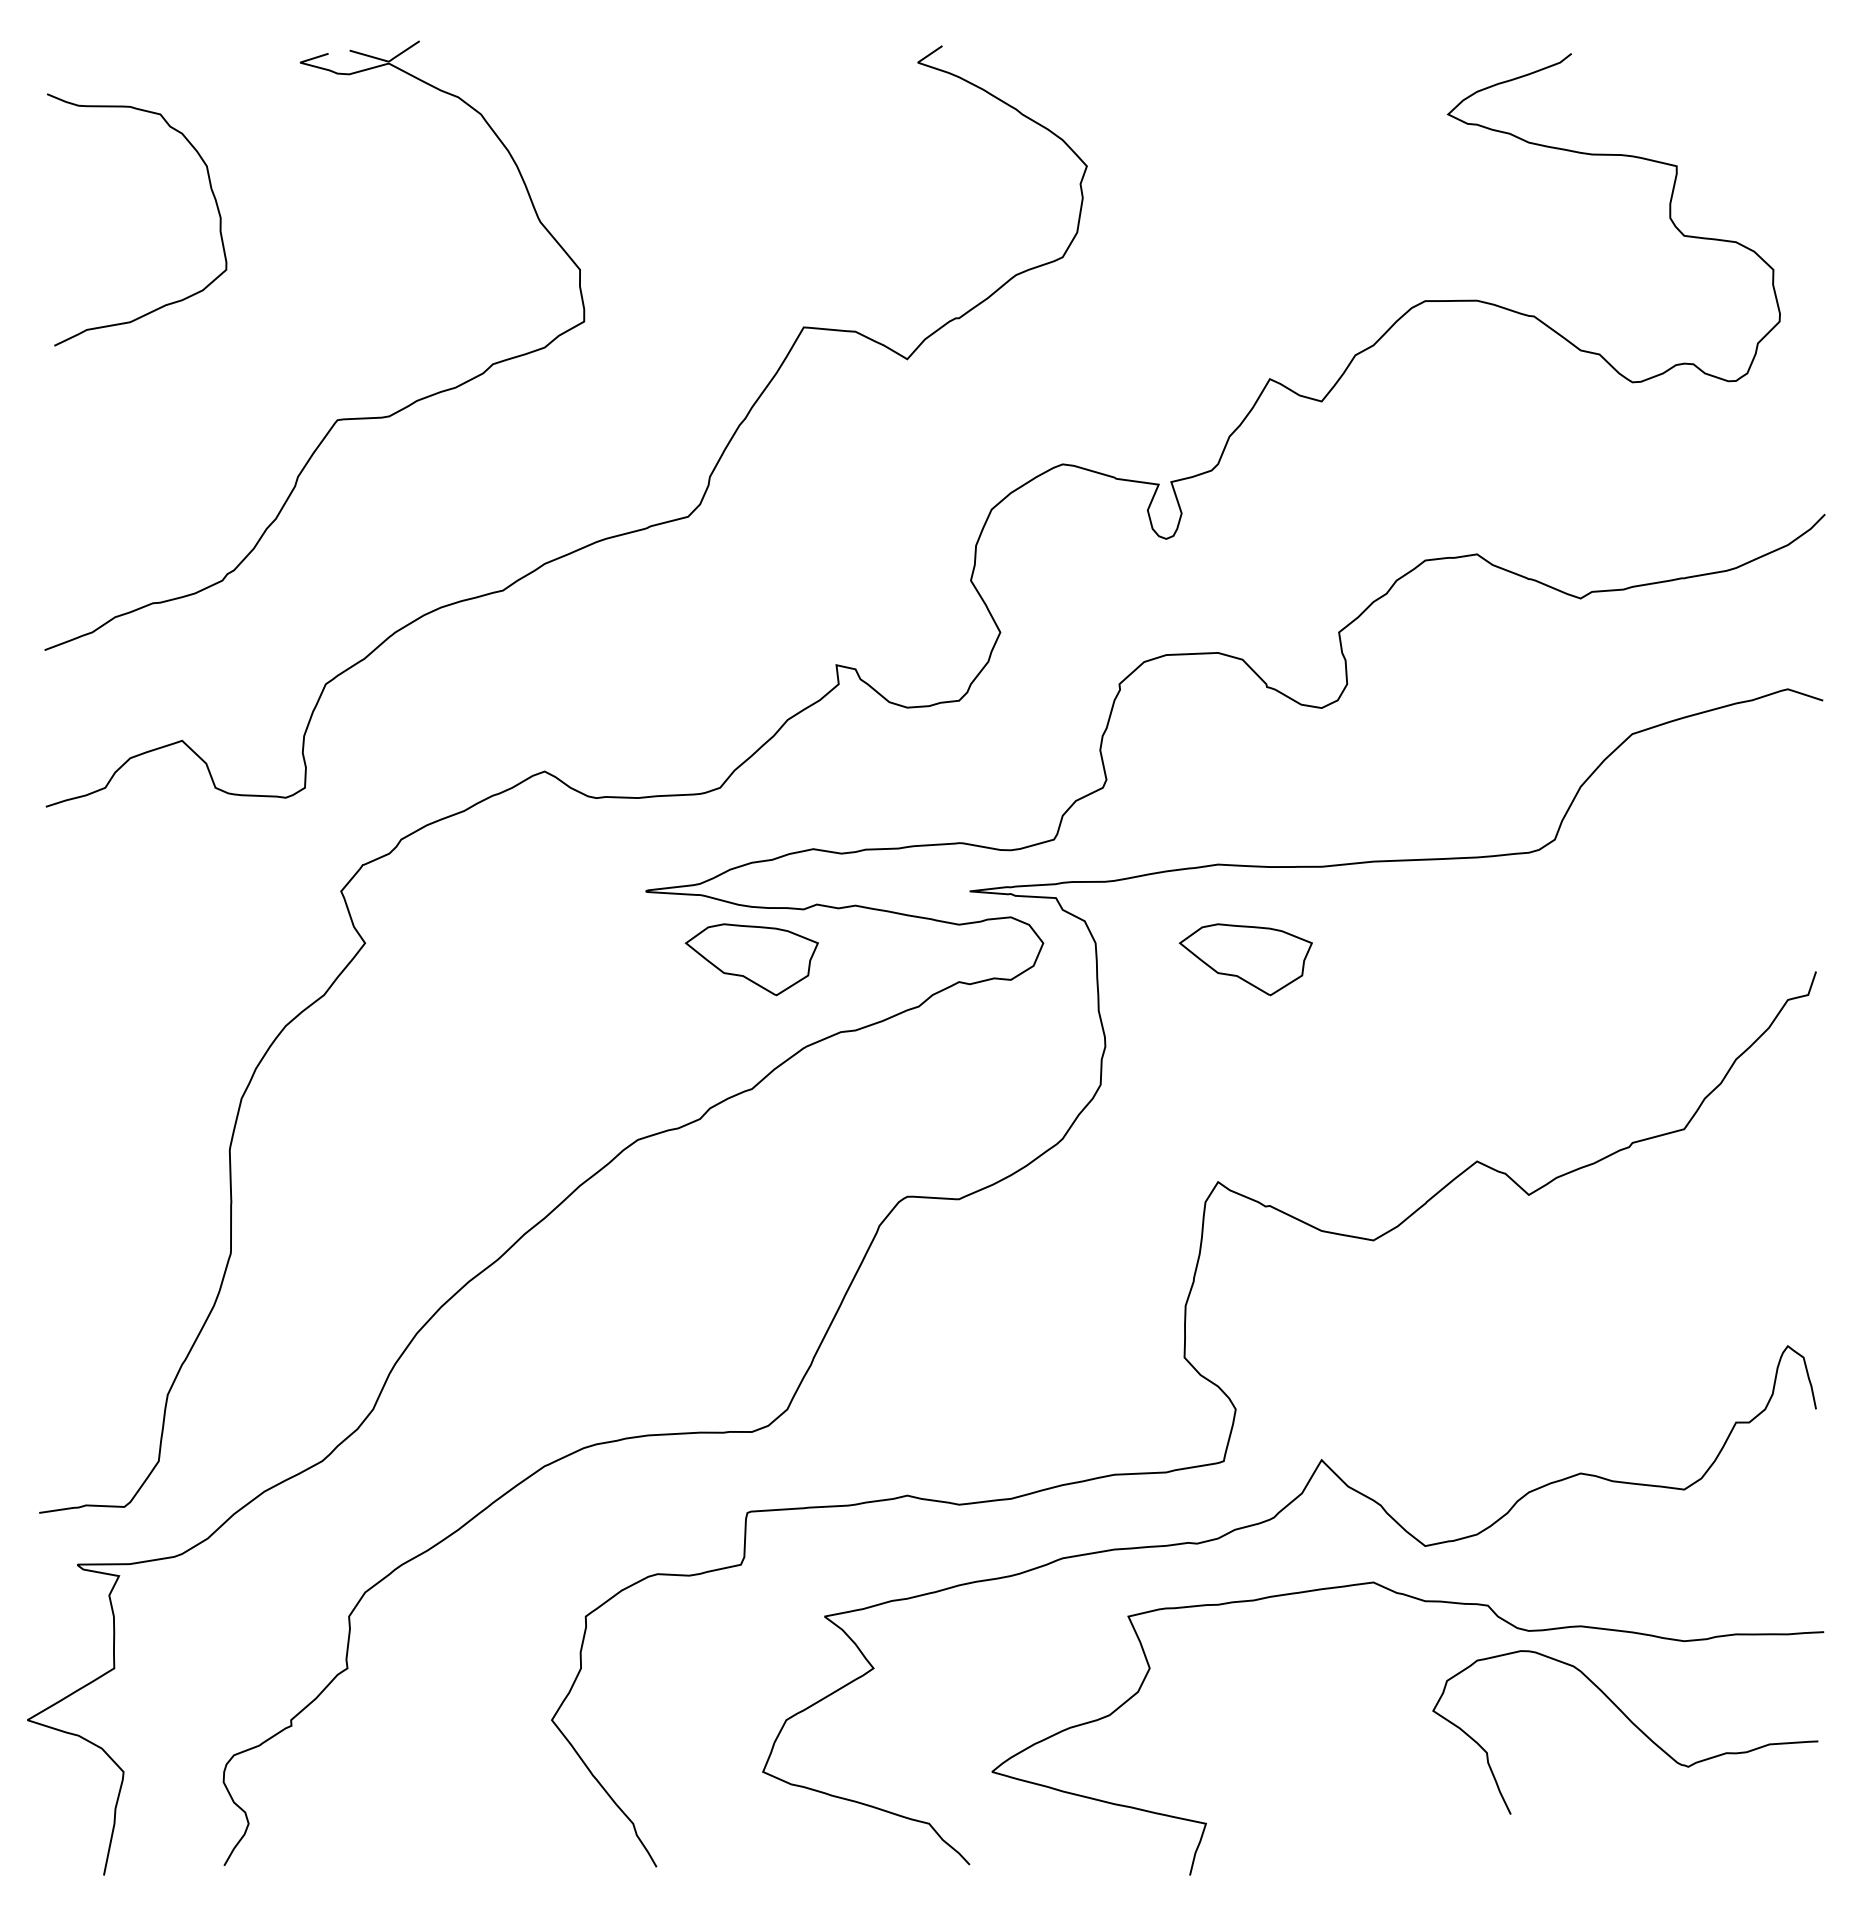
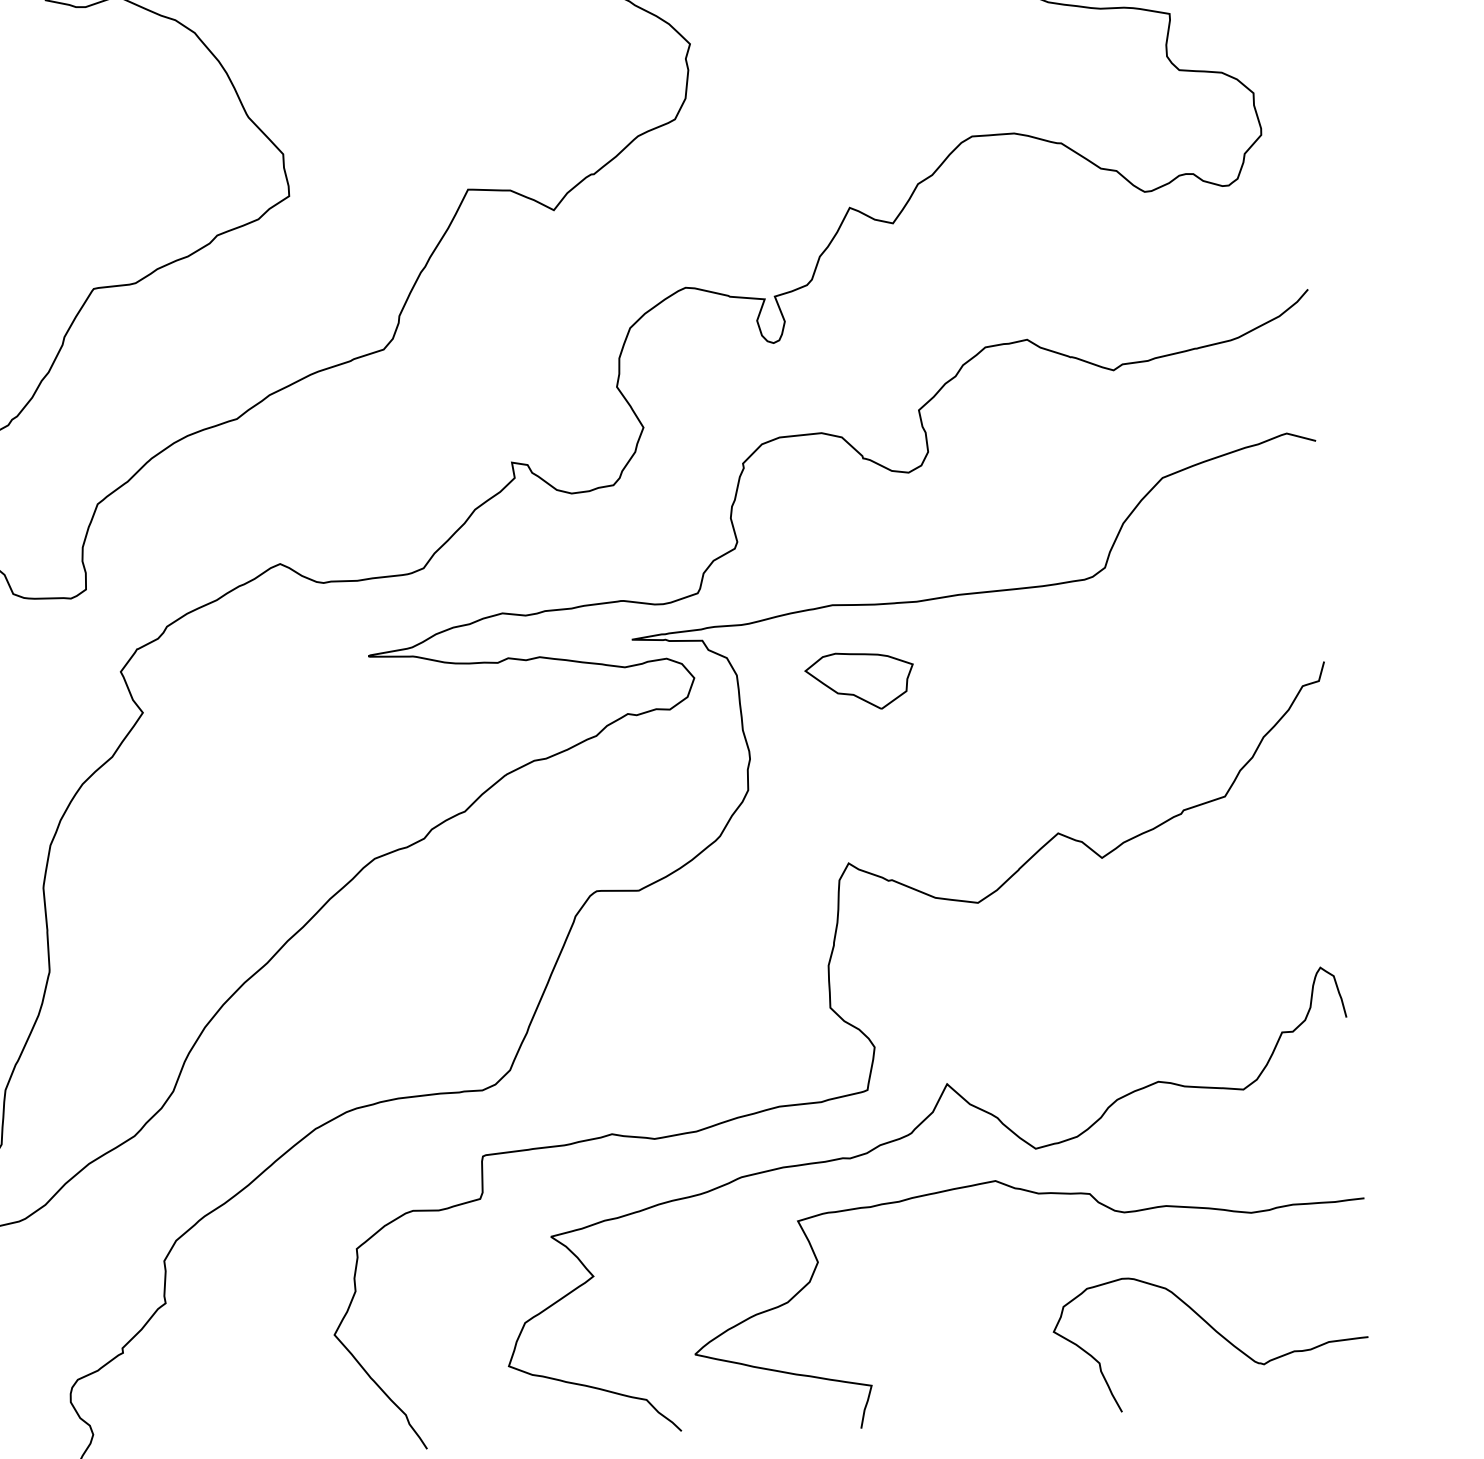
part: (751, 959) -> (457, 706), removed
curve: (1632, 1724) -> (1216, 1332), moved

